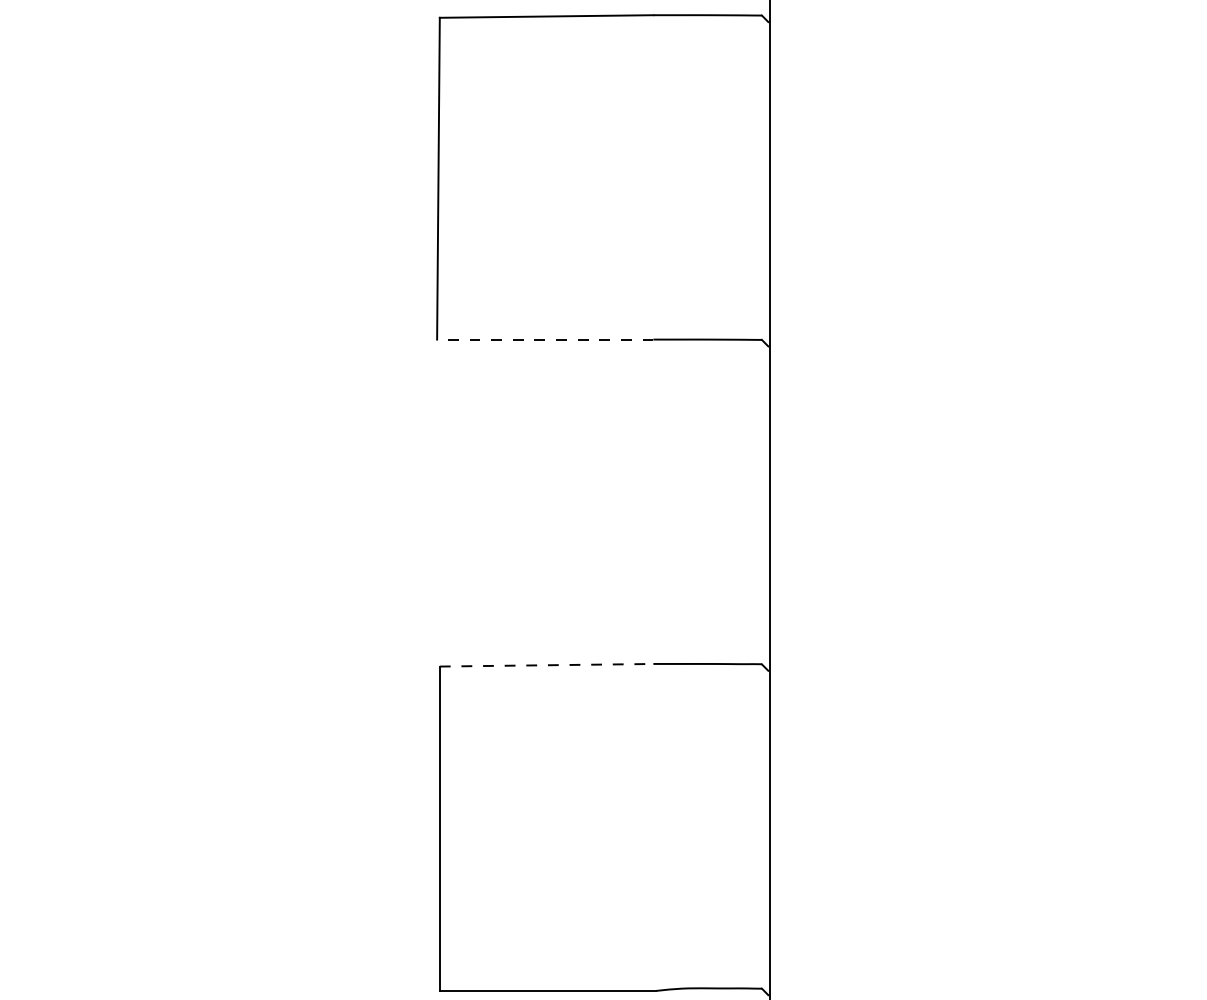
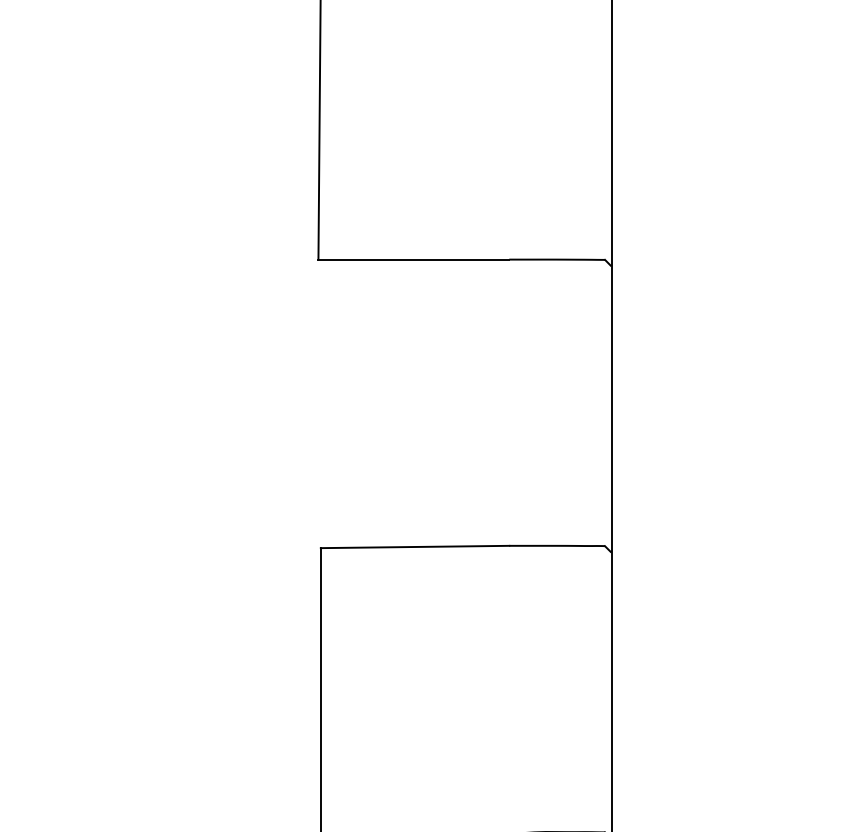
line: (544, 339) -> (413, 259), dashed -> solid
line: (546, 665) -> (414, 547), dashed -> solid

